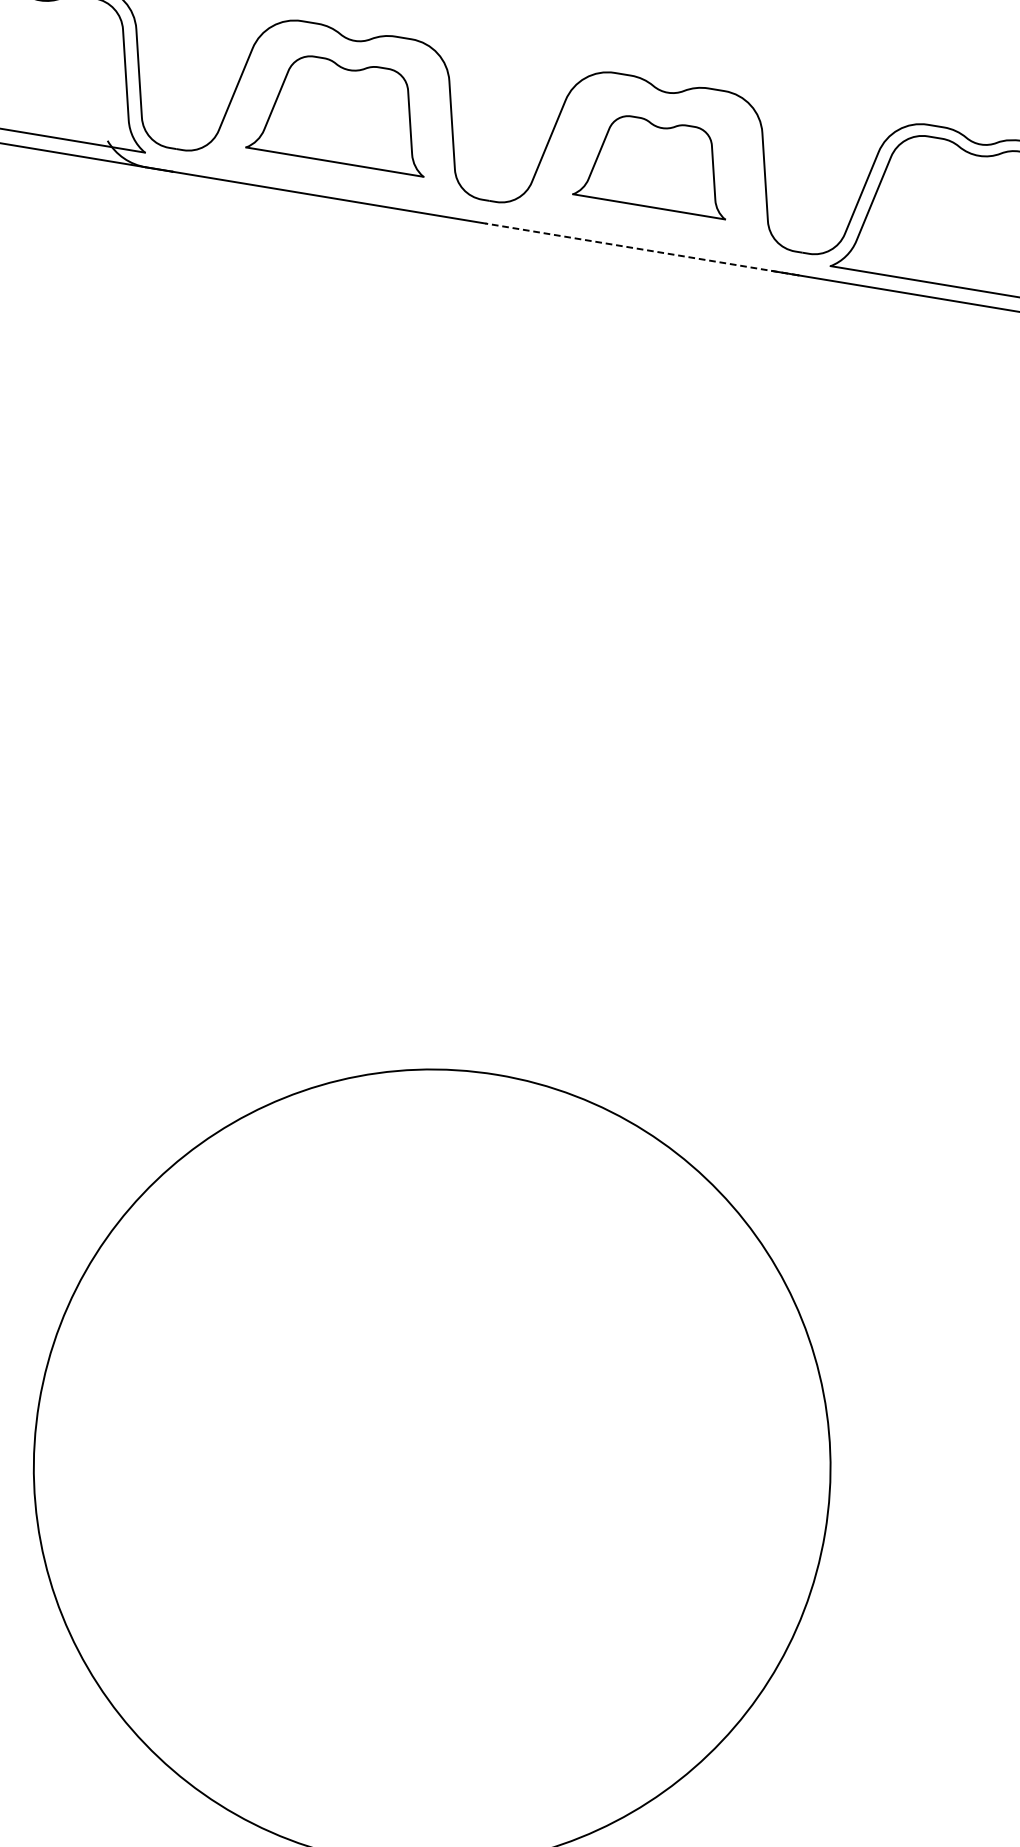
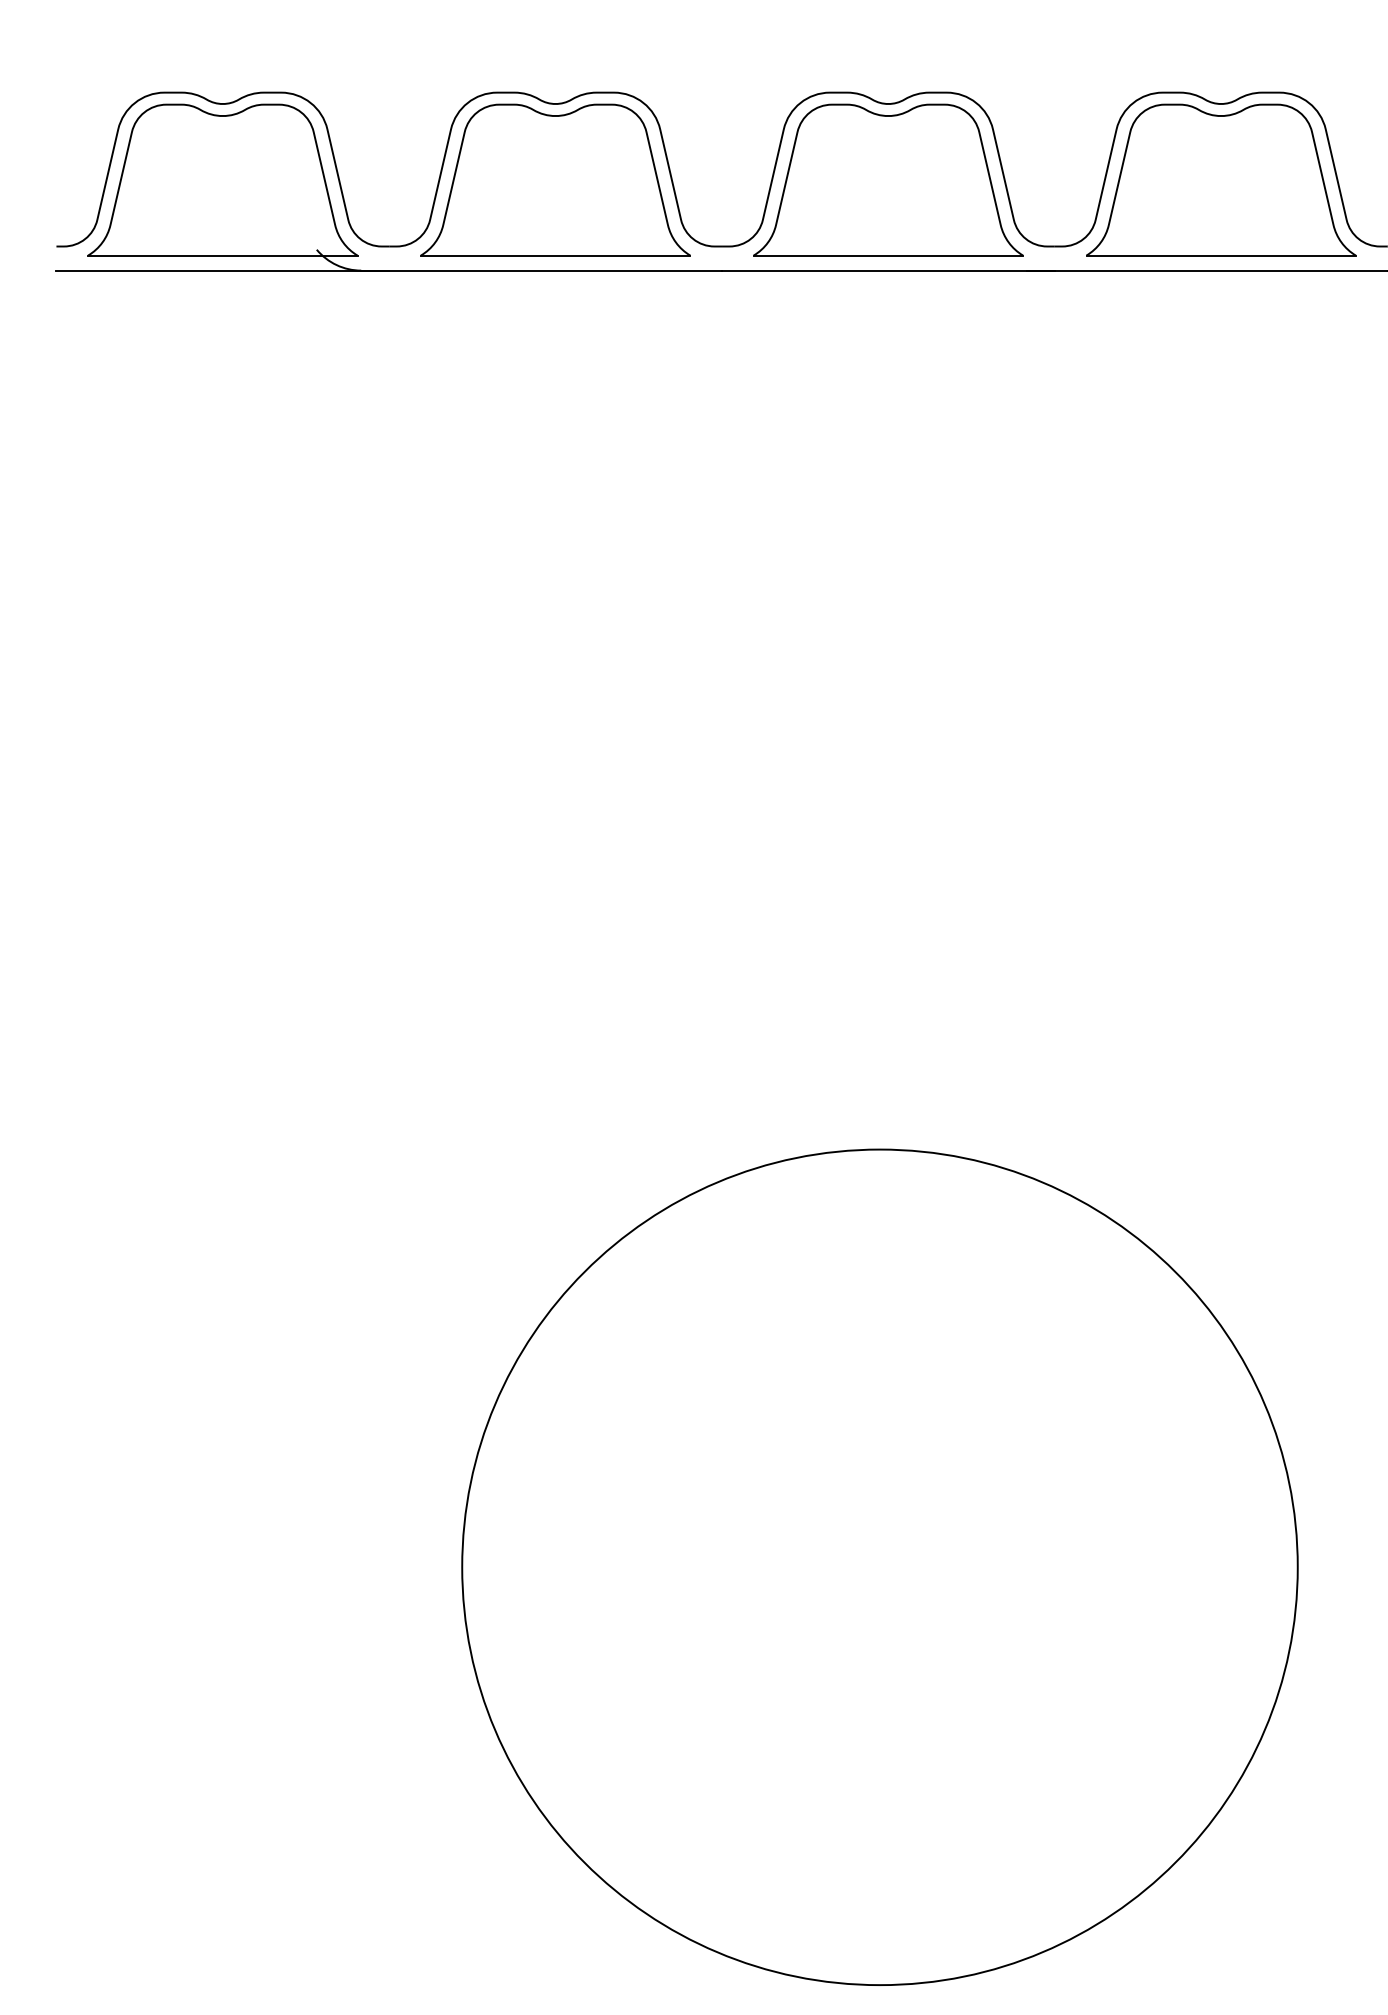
part: (343, 111) -> (555, 179), size x1.43
part: (656, 163) -> (888, 179), size x1.67
line: (641, 249) -> (887, 270), dashed -> solid

